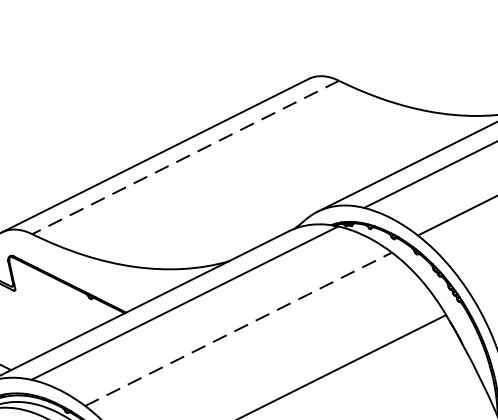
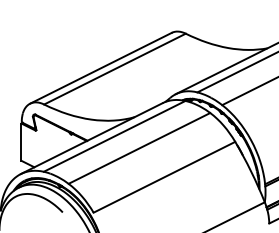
line: (184, 158) -> (114, 69), dashed -> solid
line: (238, 329) -> (139, 148), dashed -> solid

